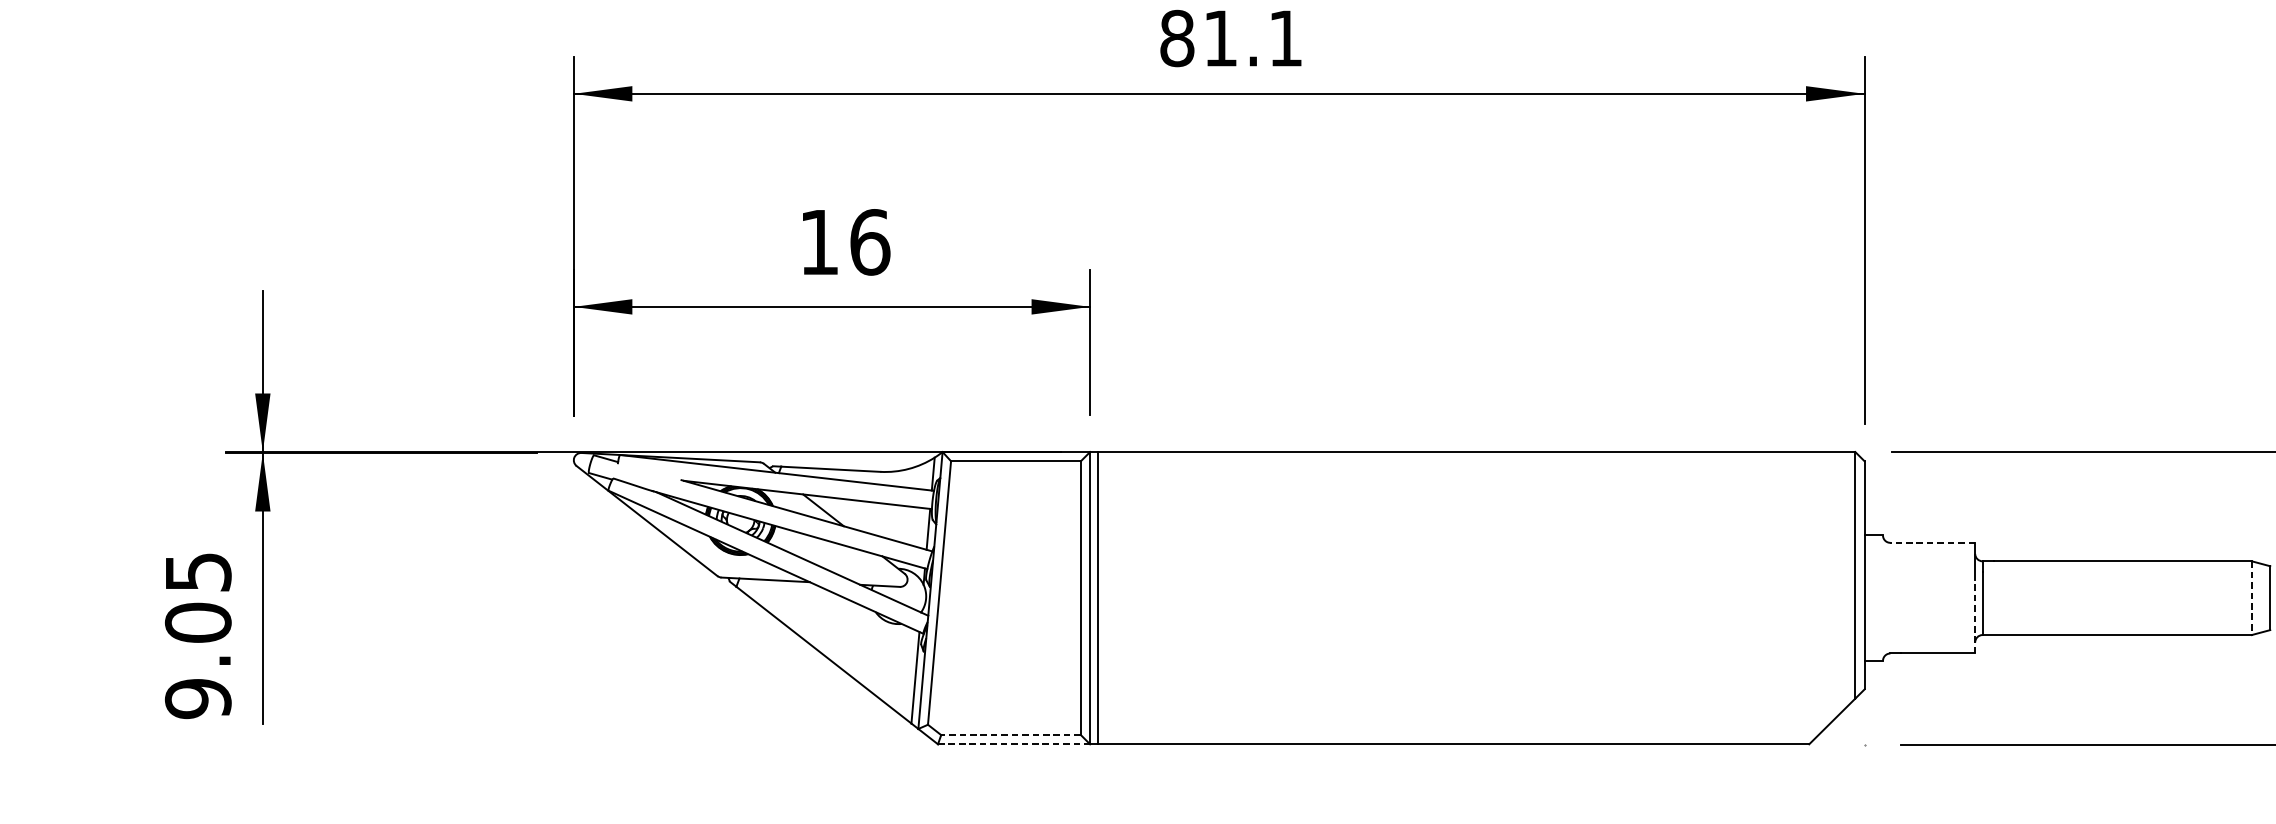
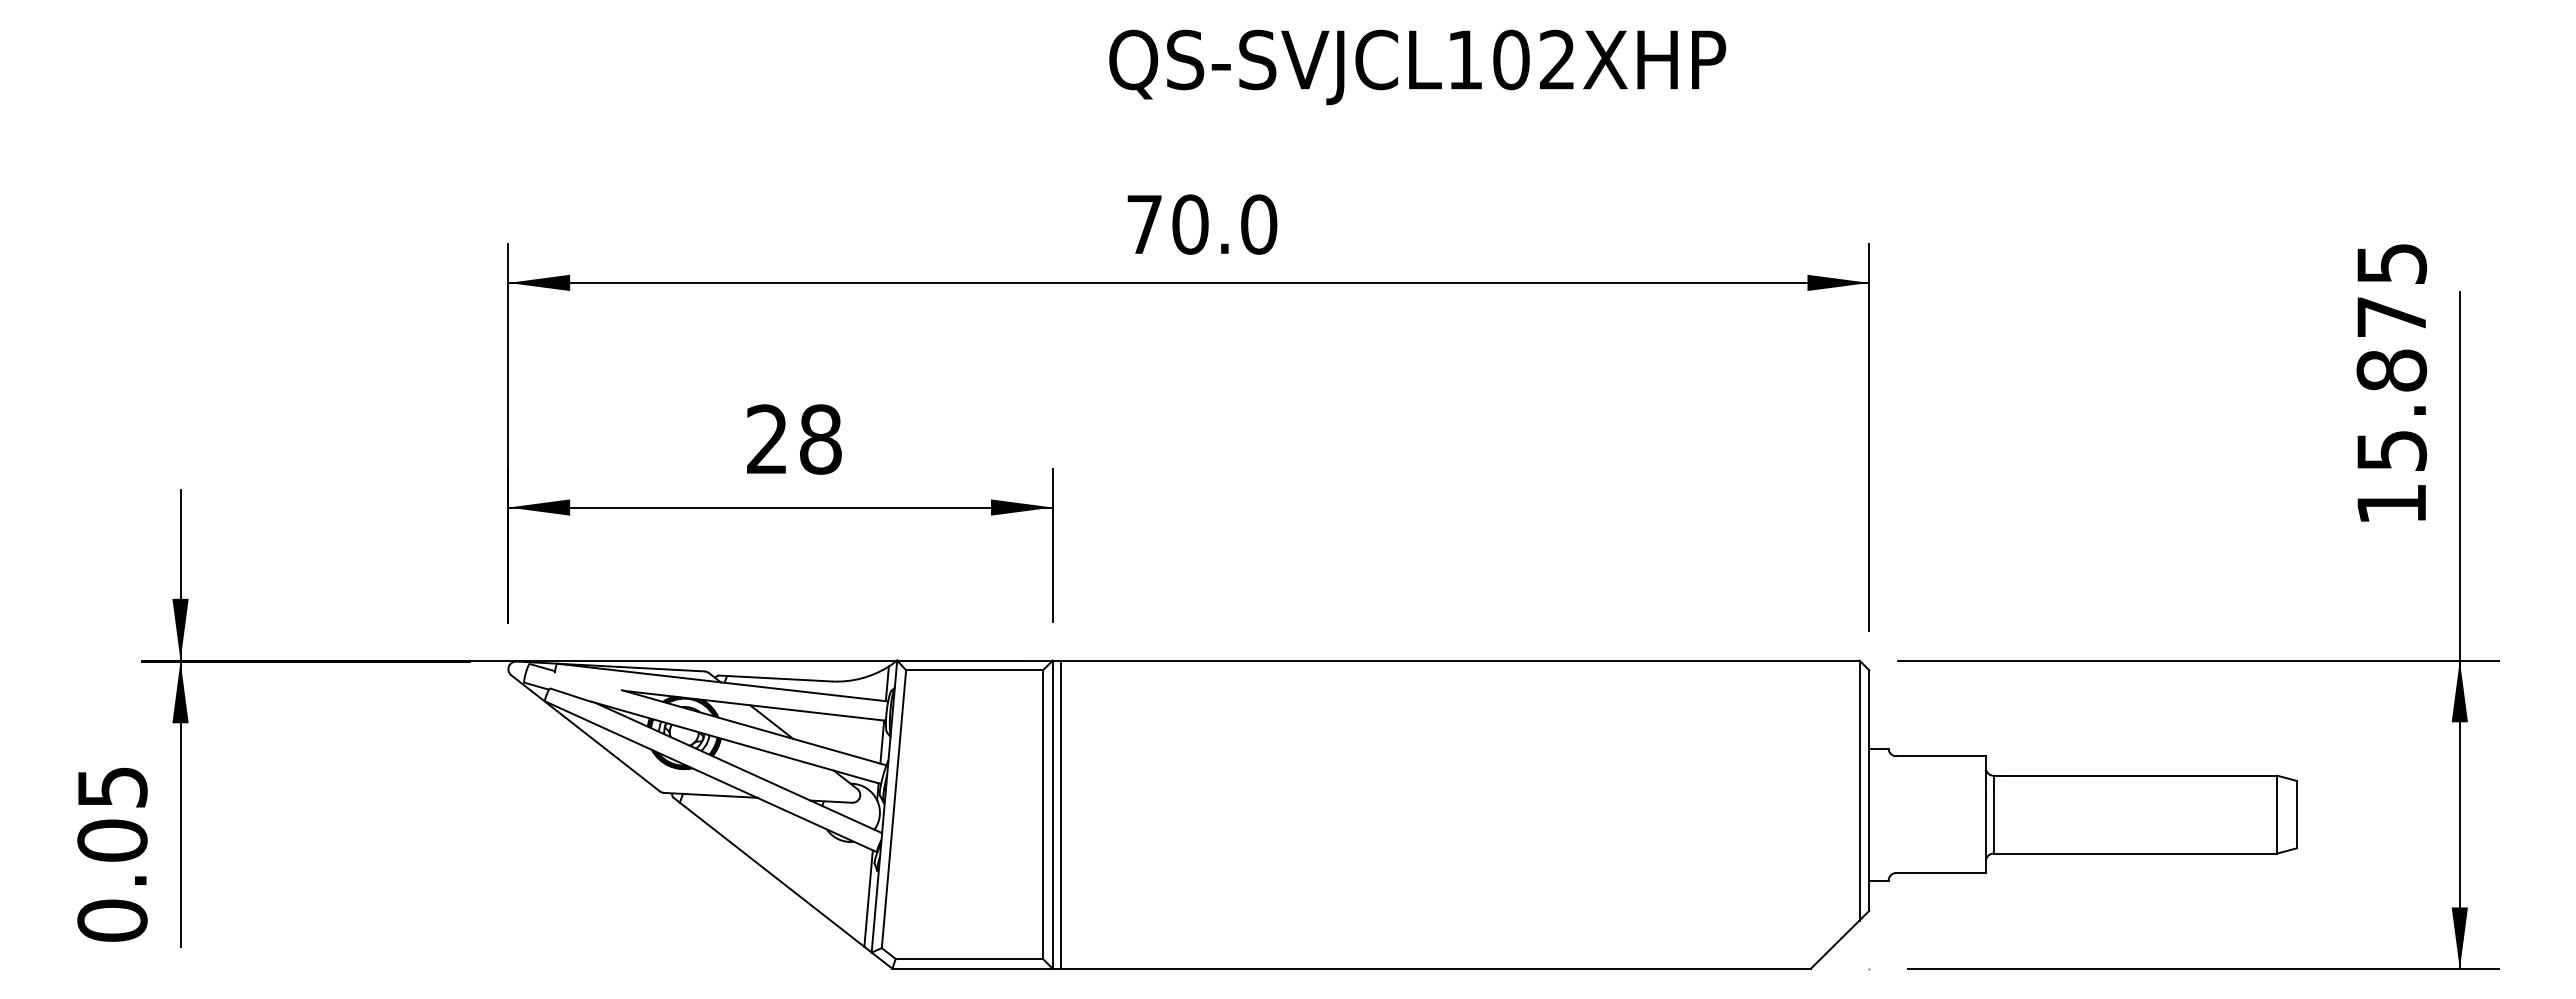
text: (1231, 38) -> (1201, 224), 81.1 -> 70.0
text: (845, 242) -> (794, 439), 16 -> 28
line: (1933, 543) -> (1941, 756), dashed -> solid
line: (2251, 598) -> (2277, 814), dashed -> solid
line: (1974, 617) -> (1985, 834), dashed -> solid
text: (198, 698) -> (112, 920), 9.05 -> 0.05
line: (1011, 734) -> (969, 958), dashed -> solid
line: (1014, 744) -> (973, 968), dashed -> solid

